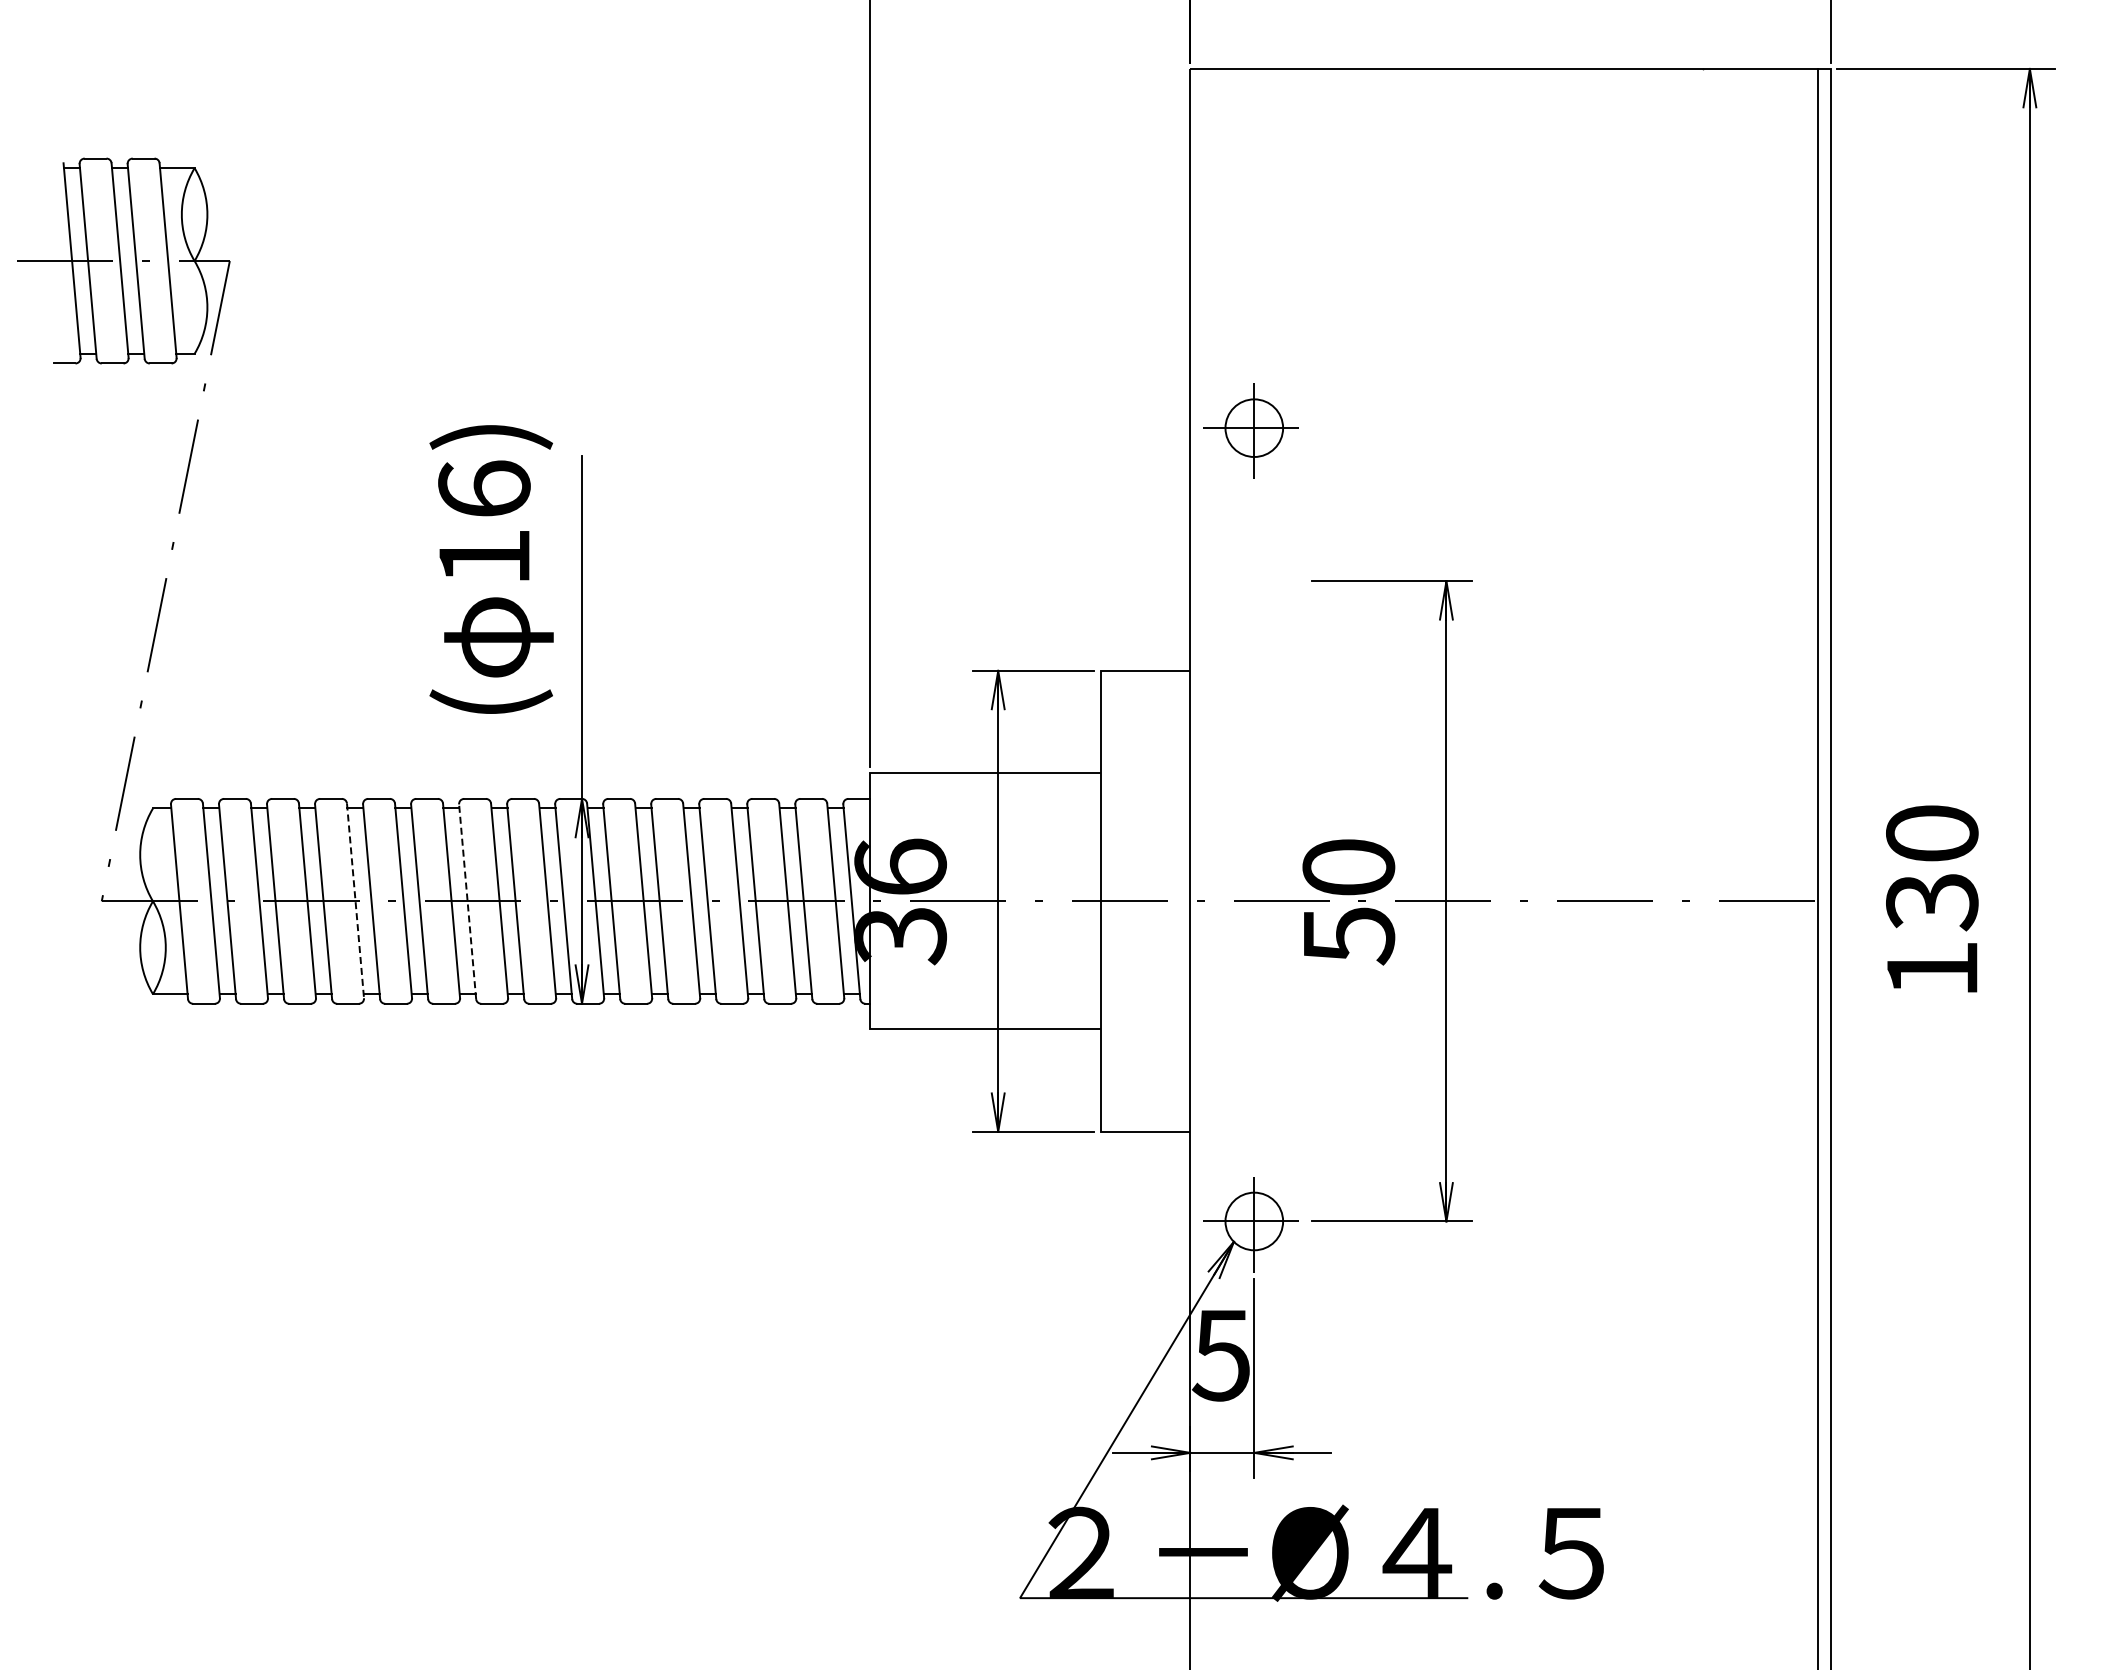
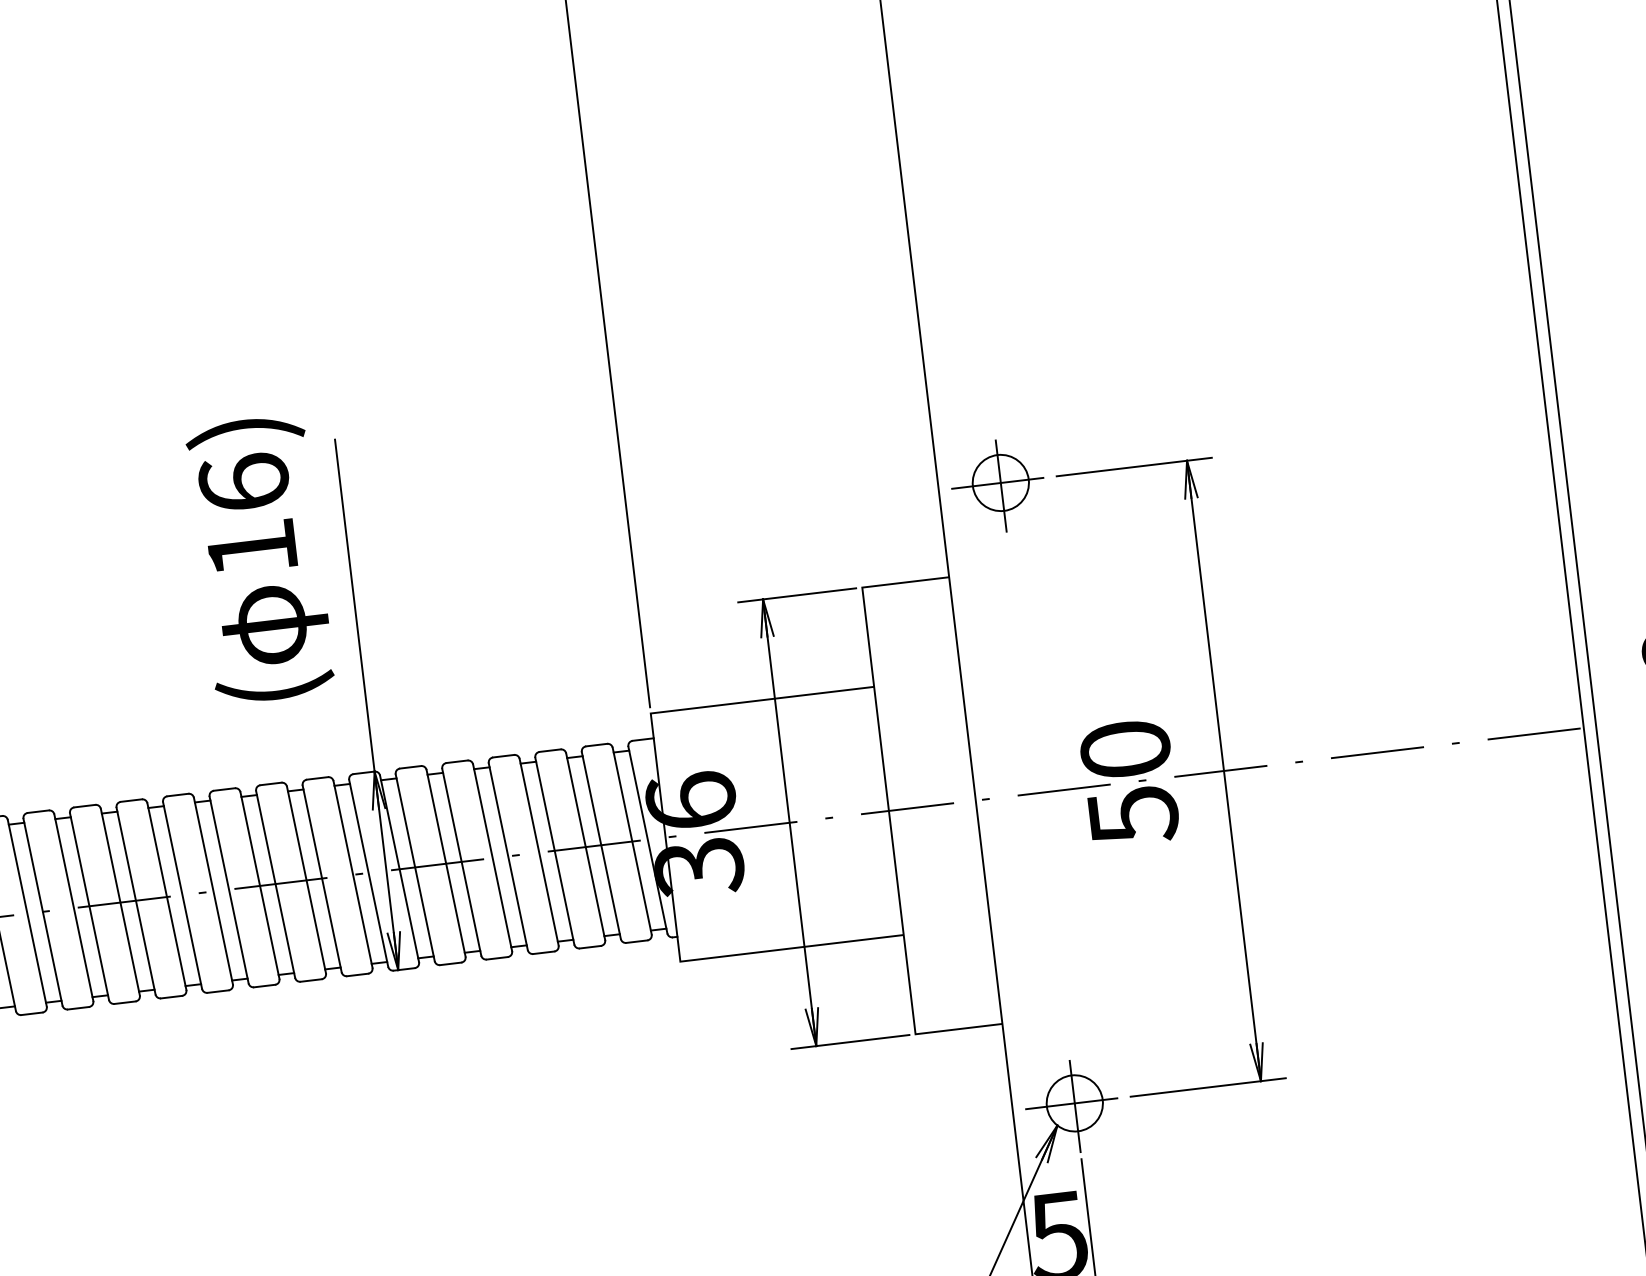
part: (1250, 430) -> (997, 485), moved
line: (355, 900) -> (166, 896), dashed -> solid
line: (467, 901) -> (275, 884), dashed -> solid

